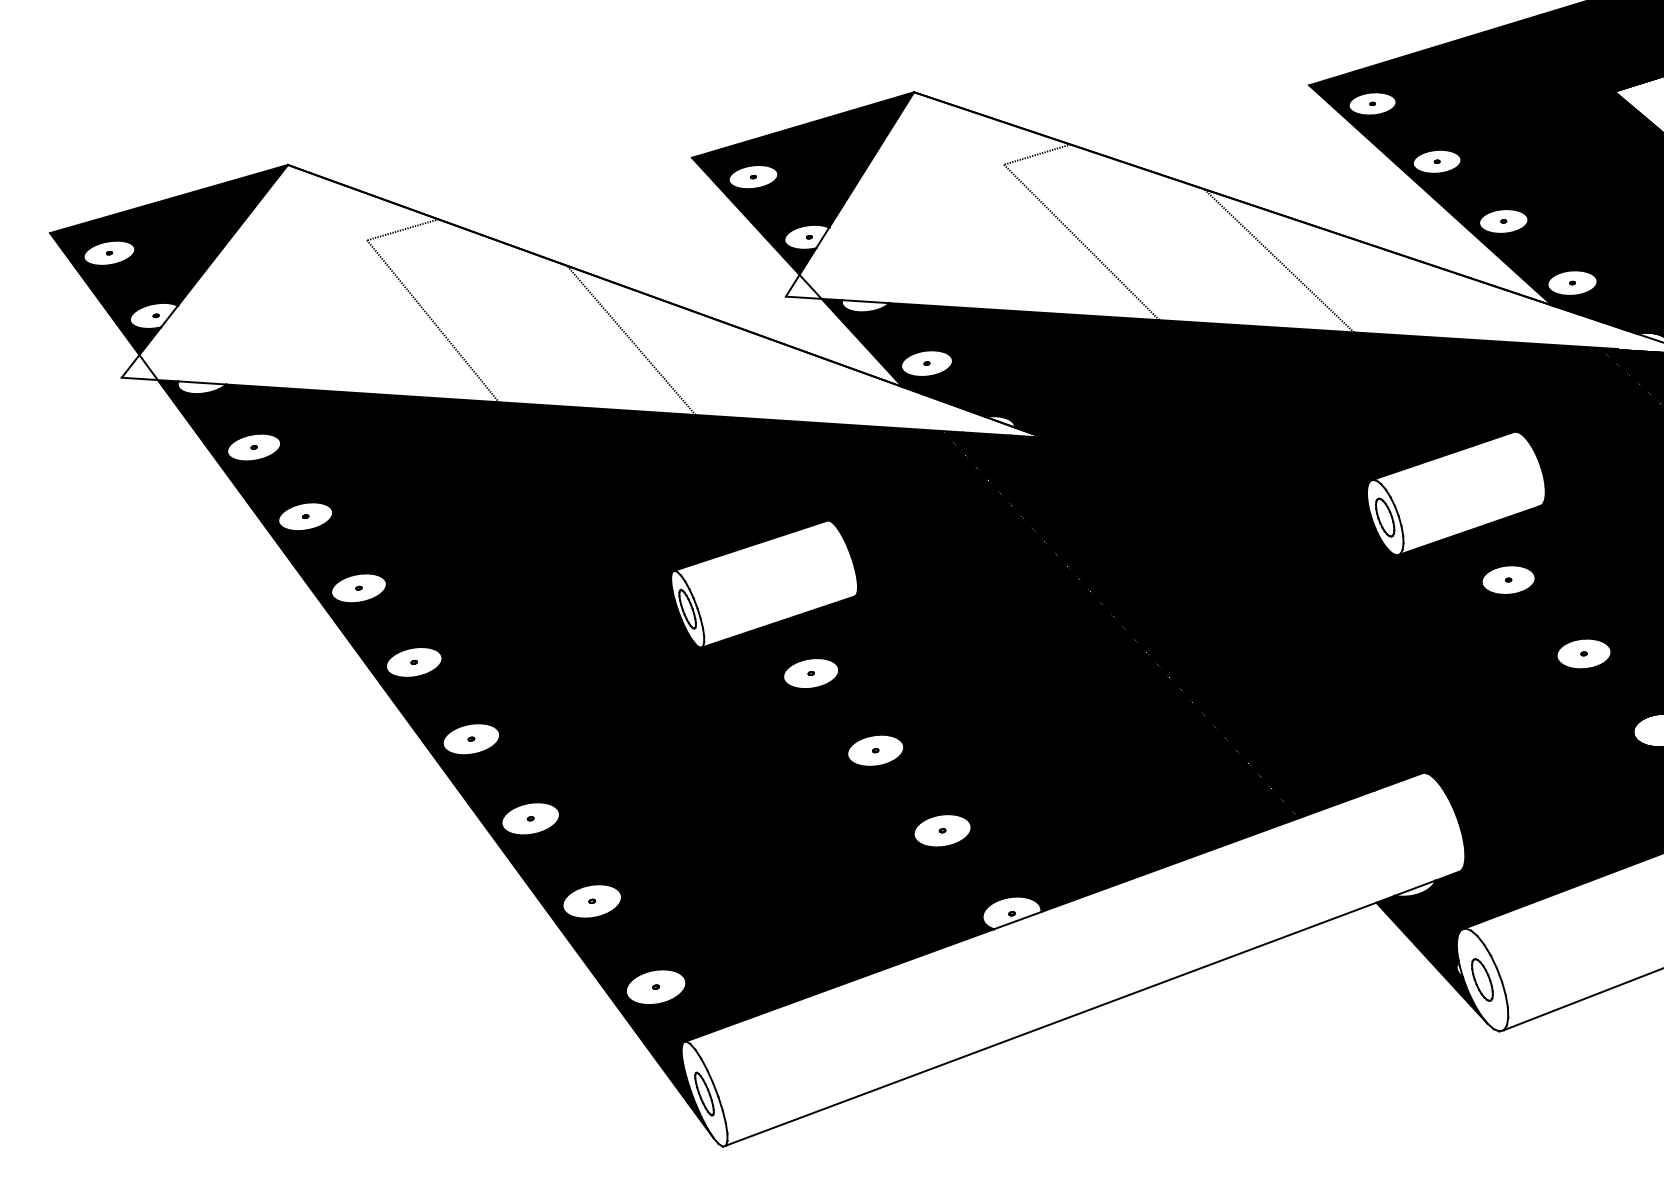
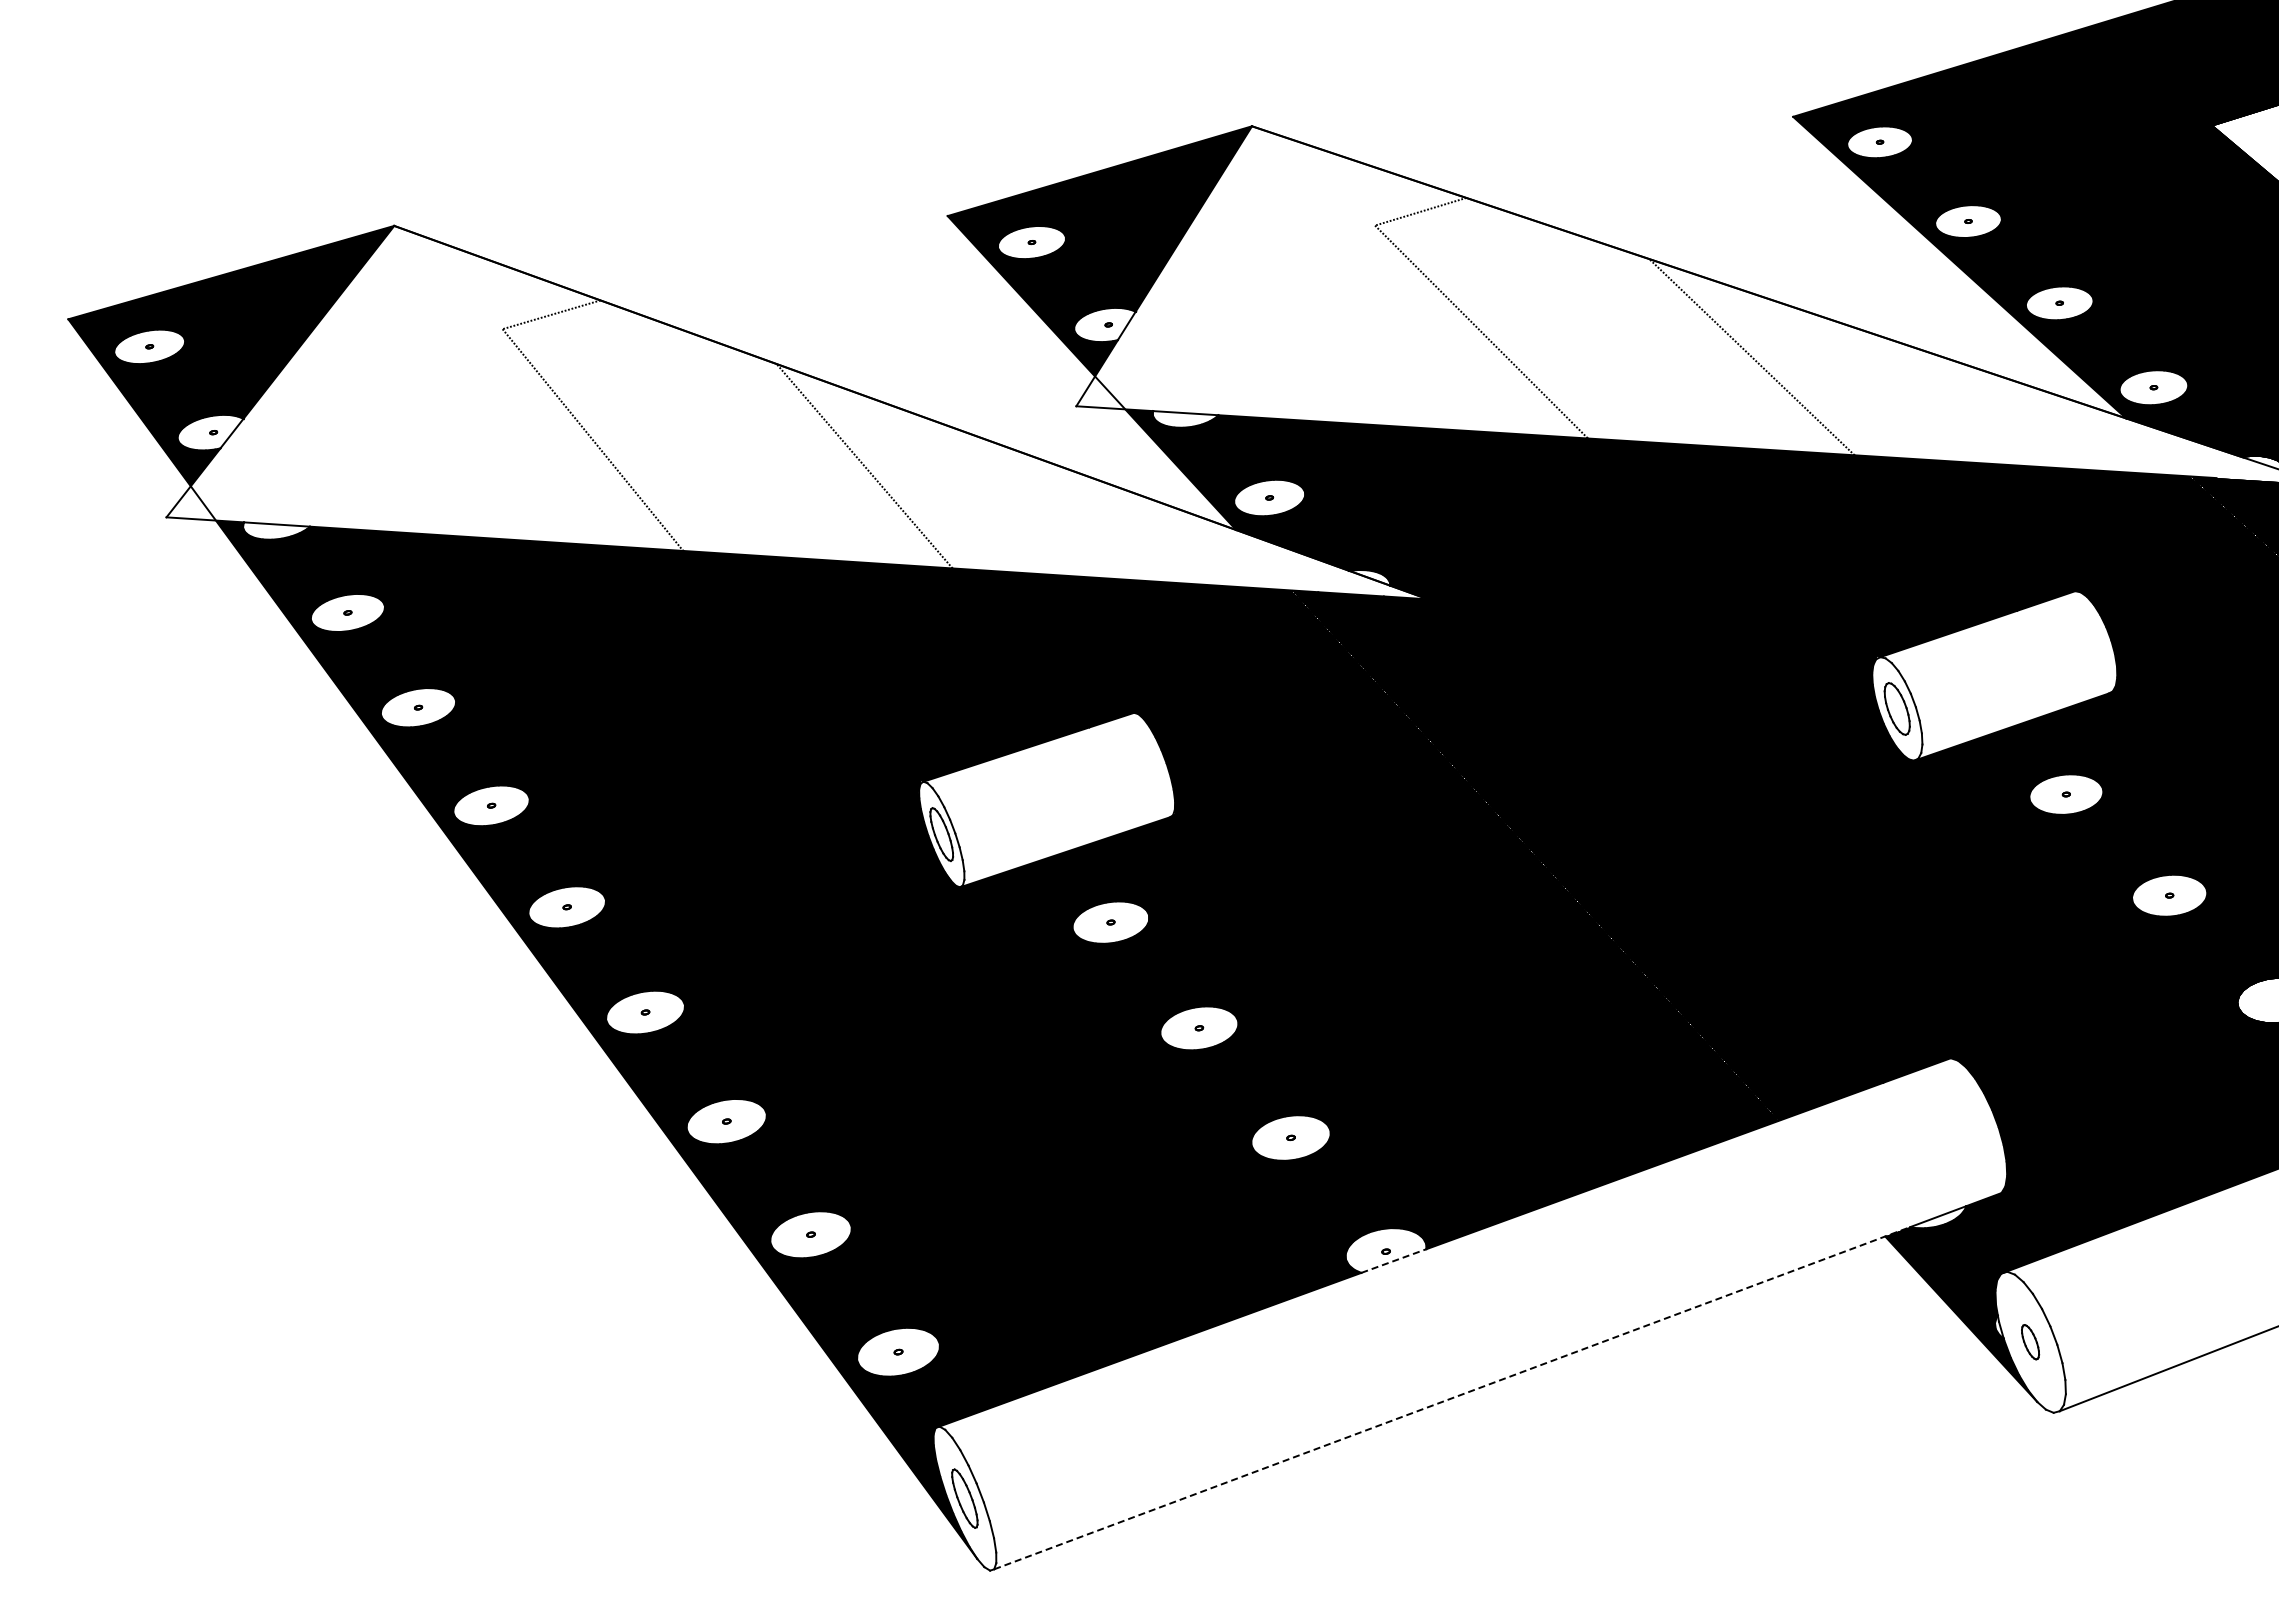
line: (1017, 920) -> (1393, 1261), solid -> dashed
part: (1482, 979) -> (2030, 1341), size x0.6
line: (1060, 1020) -> (1452, 1398), solid -> dashed

